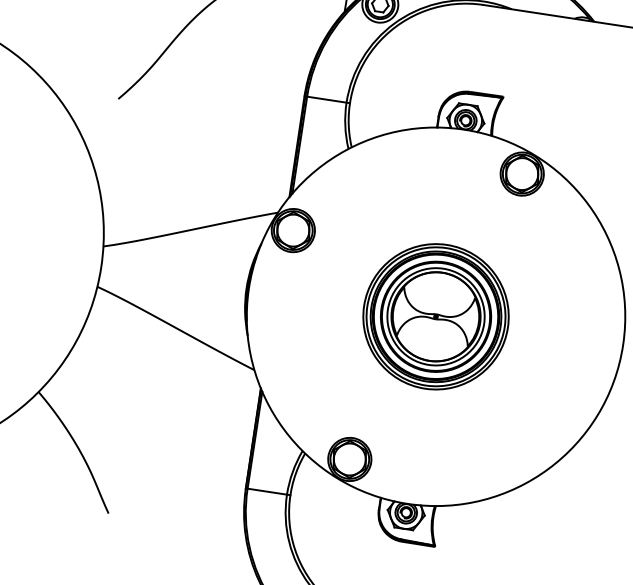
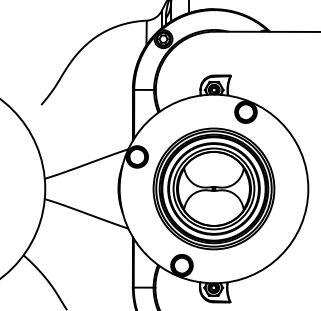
part: (435, 315) -> (213, 188), size x1.67

